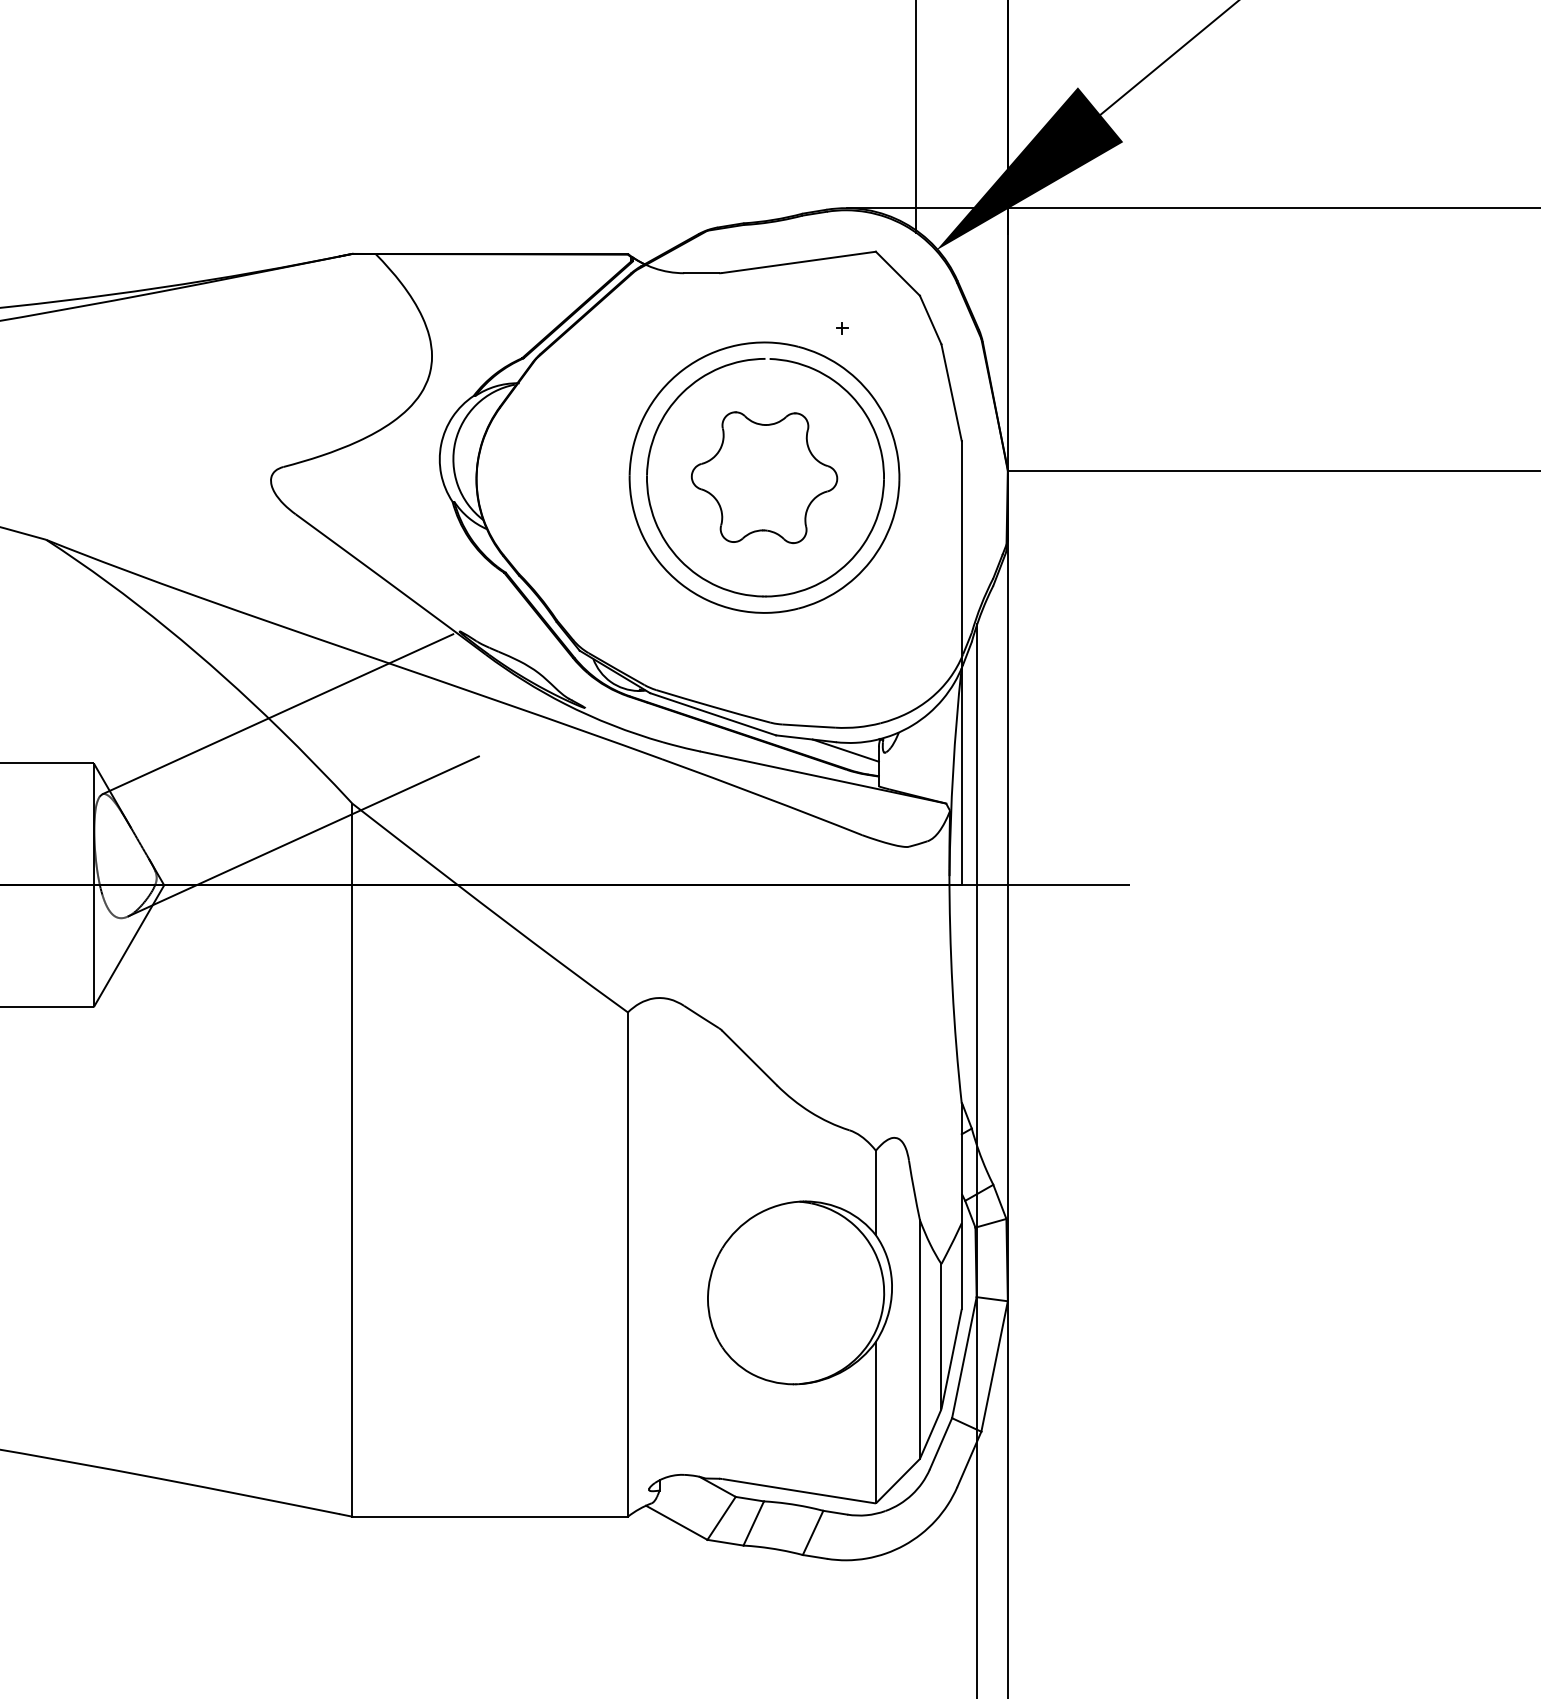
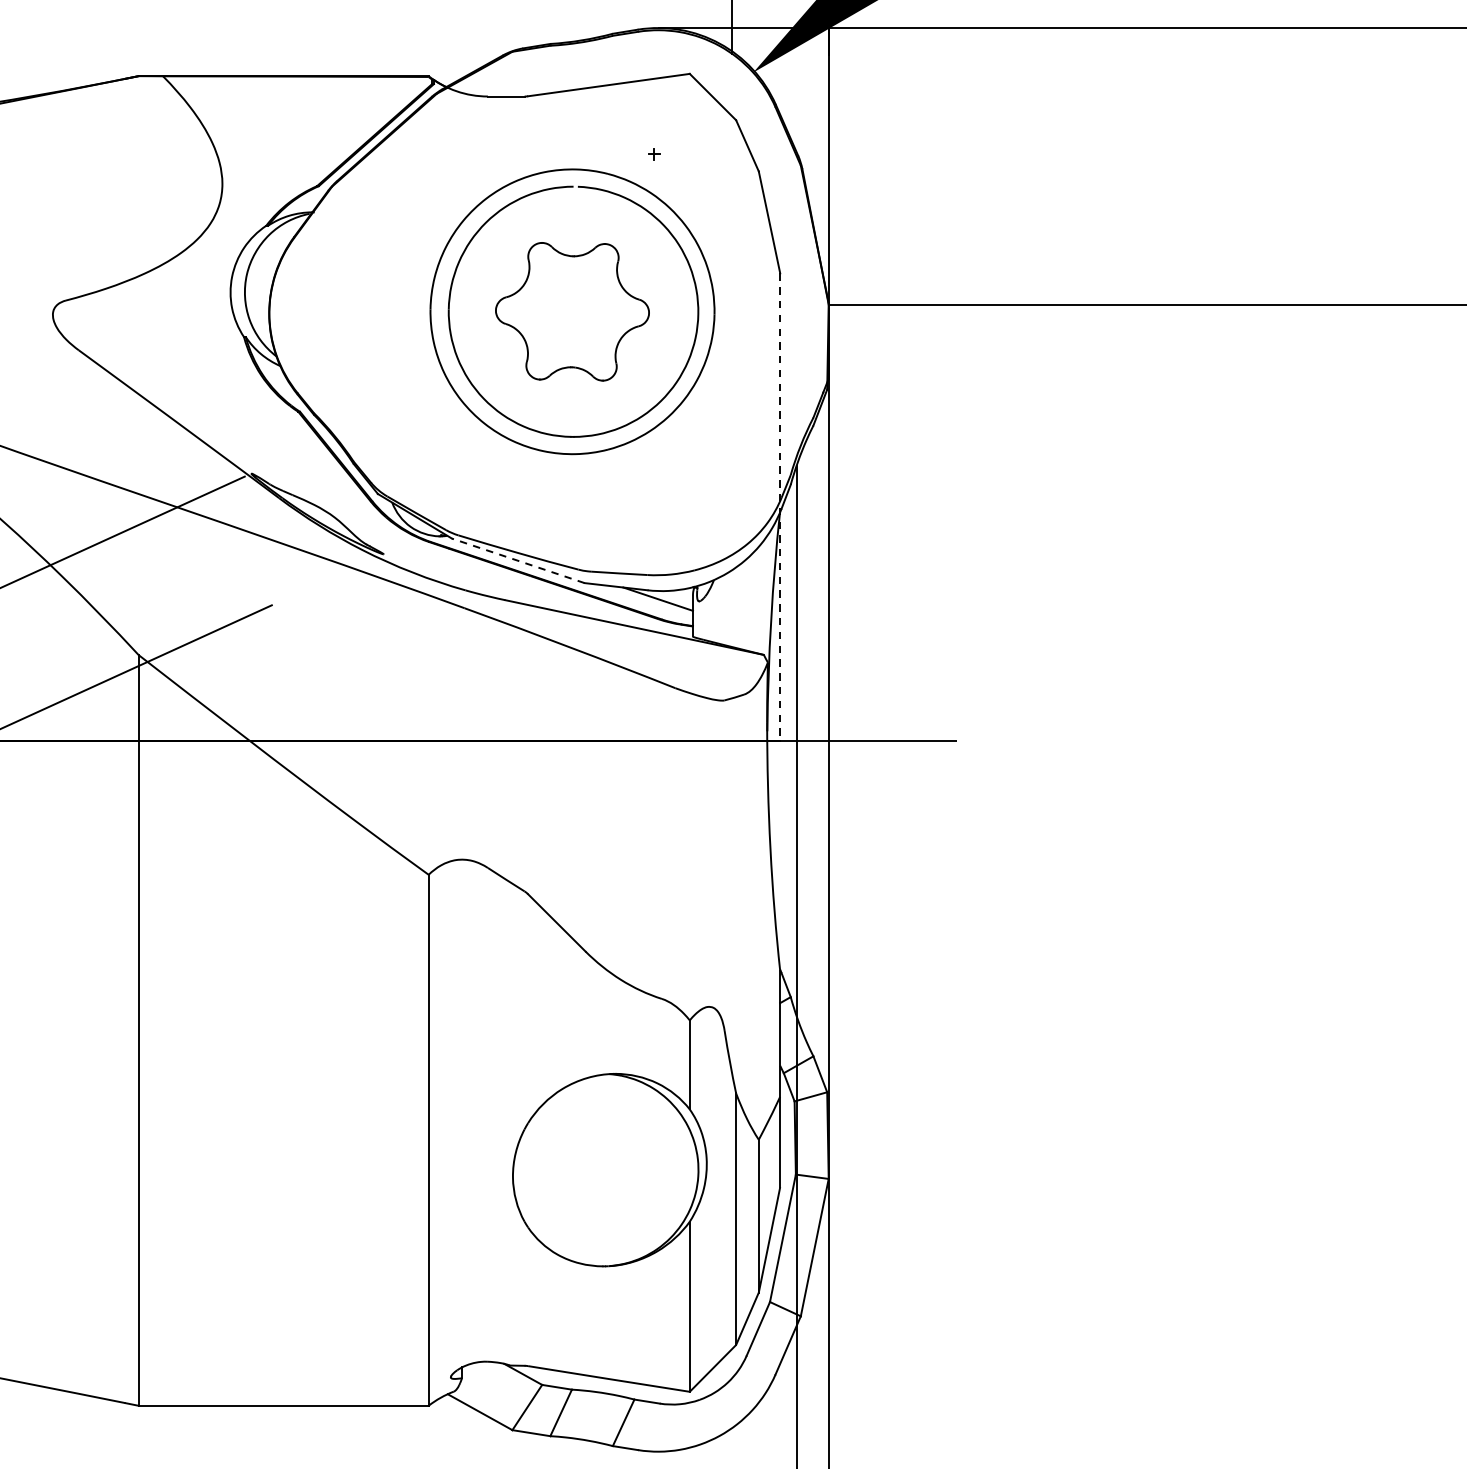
line: (961, 663) -> (779, 507), solid -> dashed
line: (712, 714) -> (517, 561), solid -> dashed

